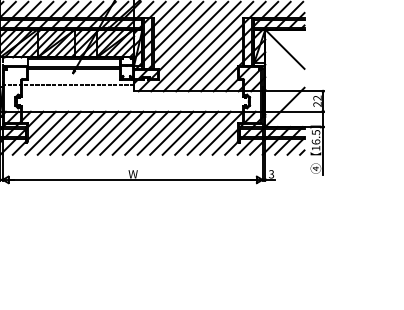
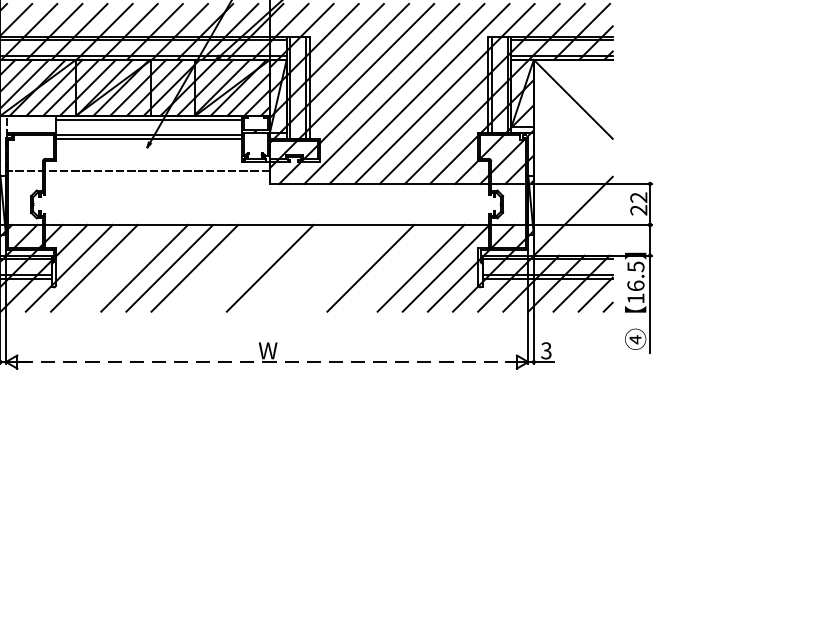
line: (58, 132) -> (117, 266), removed
line: (108, 132) -> (218, 266), removed
line: (121, 132) -> (244, 266), removed
line: (146, 132) -> (294, 266), removed
line: (158, 132) -> (318, 266), removed
line: (171, 132) -> (345, 266), removed
line: (196, 132) -> (395, 266), removed
line: (133, 179) -> (268, 361), solid -> dashed

